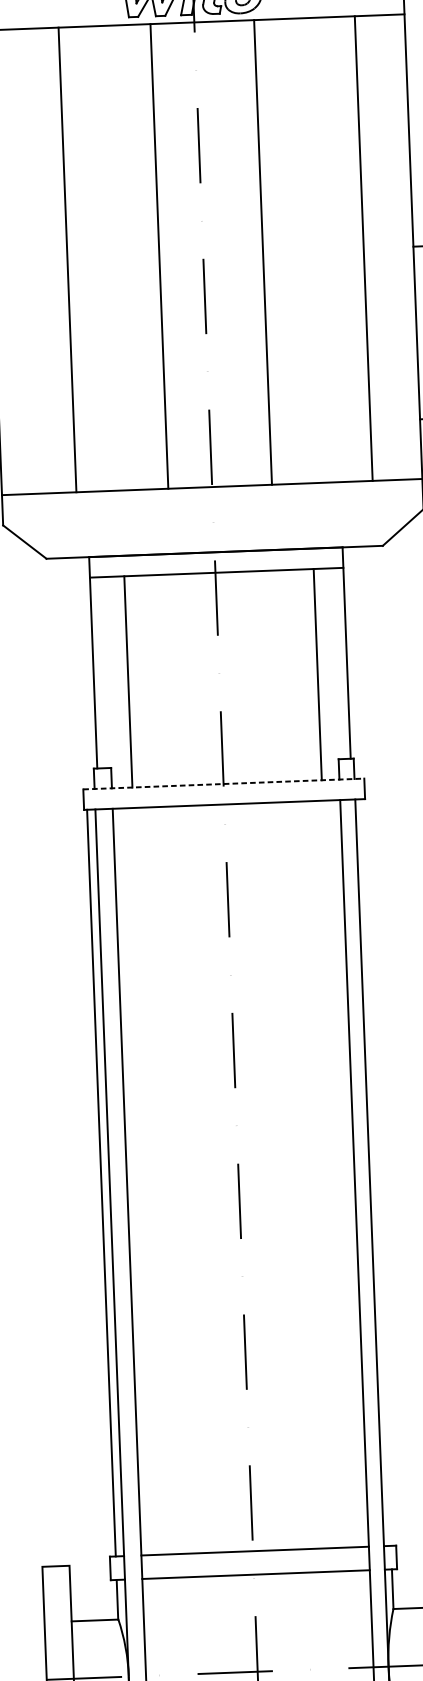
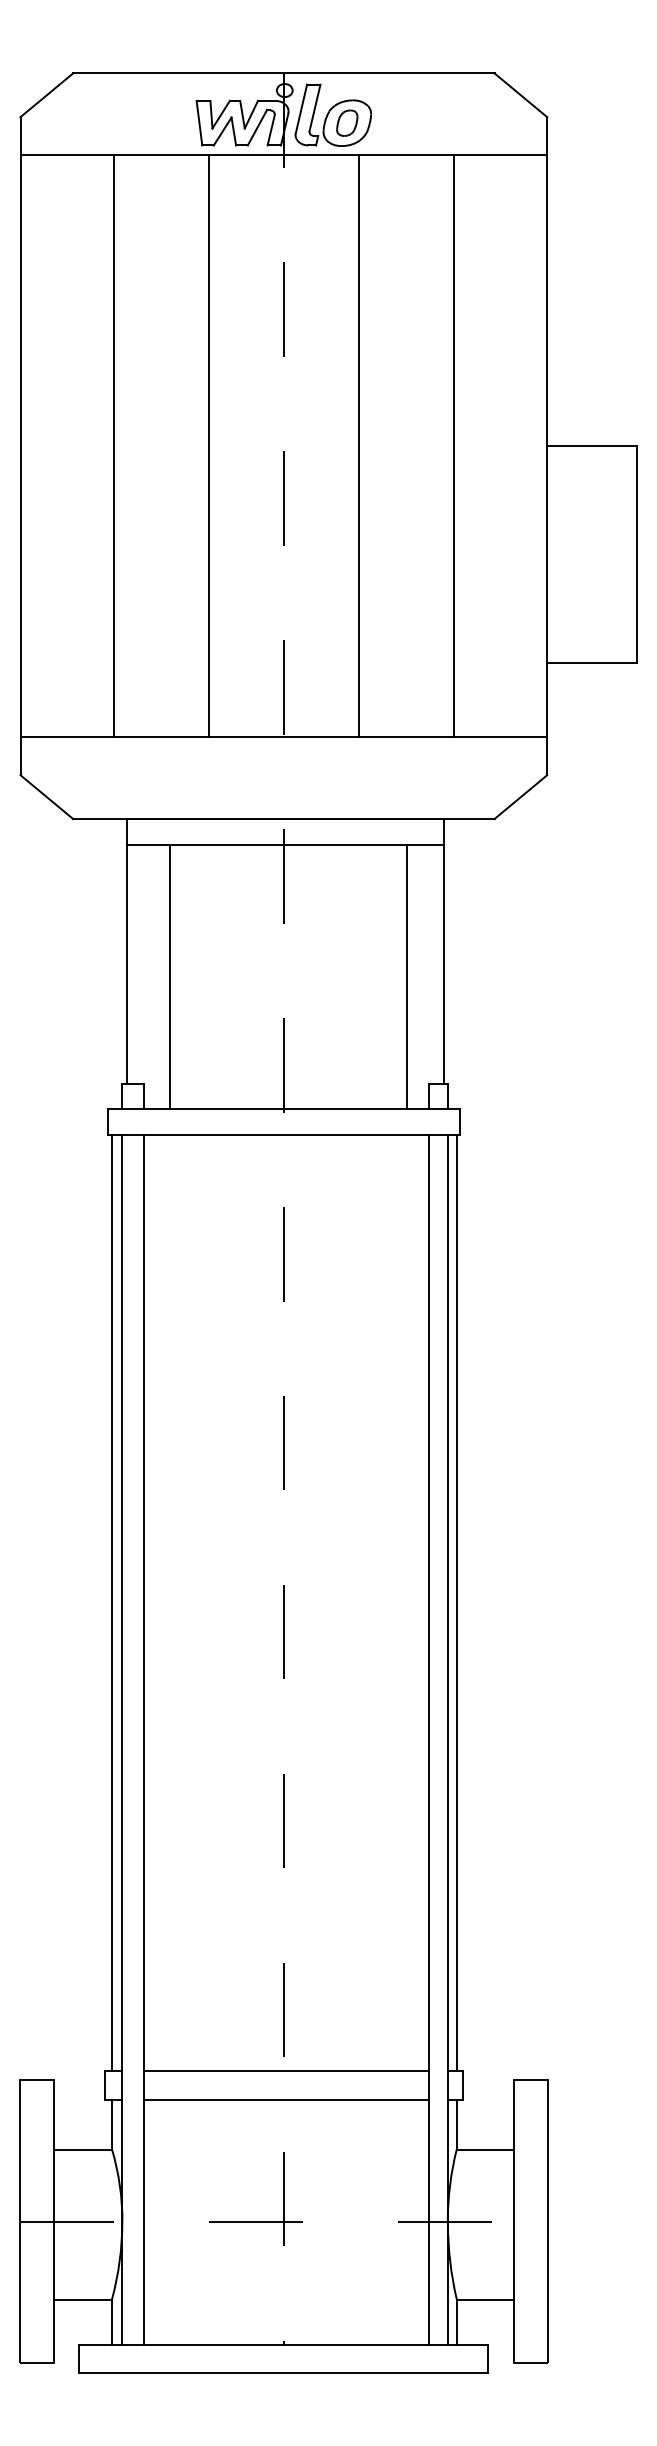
line: (363, 248) -> (453, 446), moved
line: (159, 256) -> (208, 446), moved
line: (224, 784) -> (284, 1109), dashed -> solid
line: (376, 1172) -> (456, 1602), added

